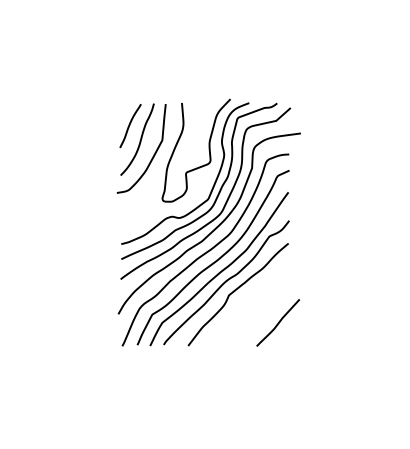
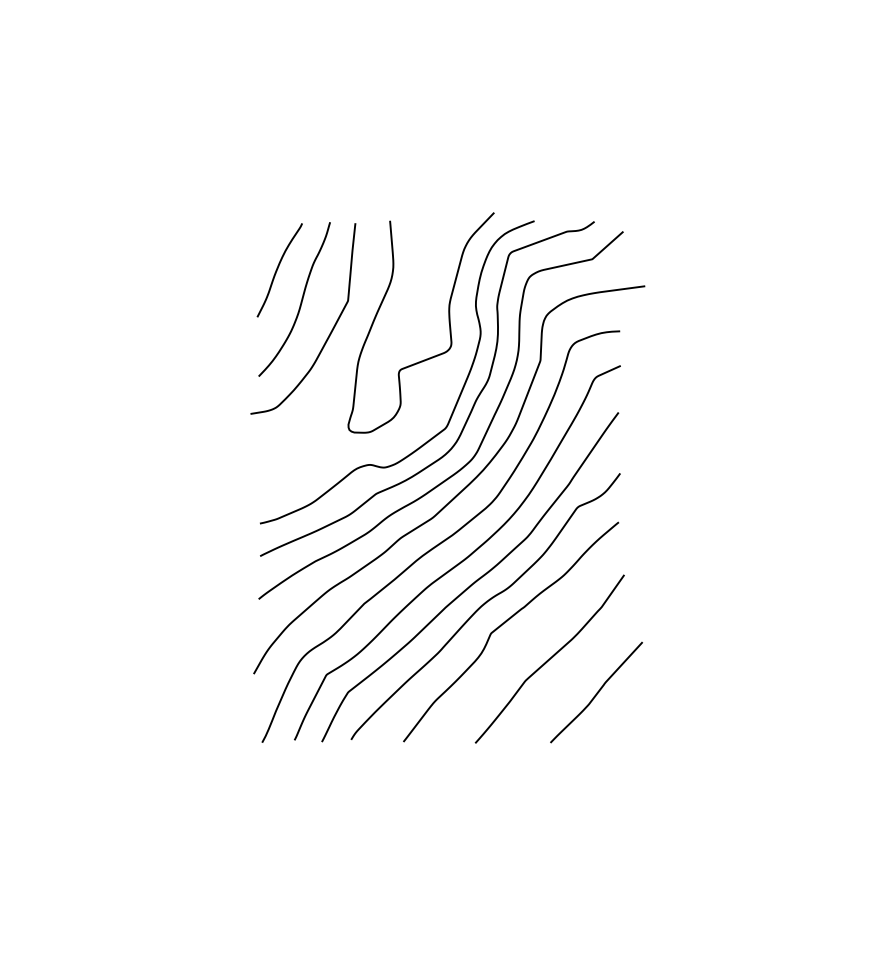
curve: (256, 306) -> (549, 657), added

